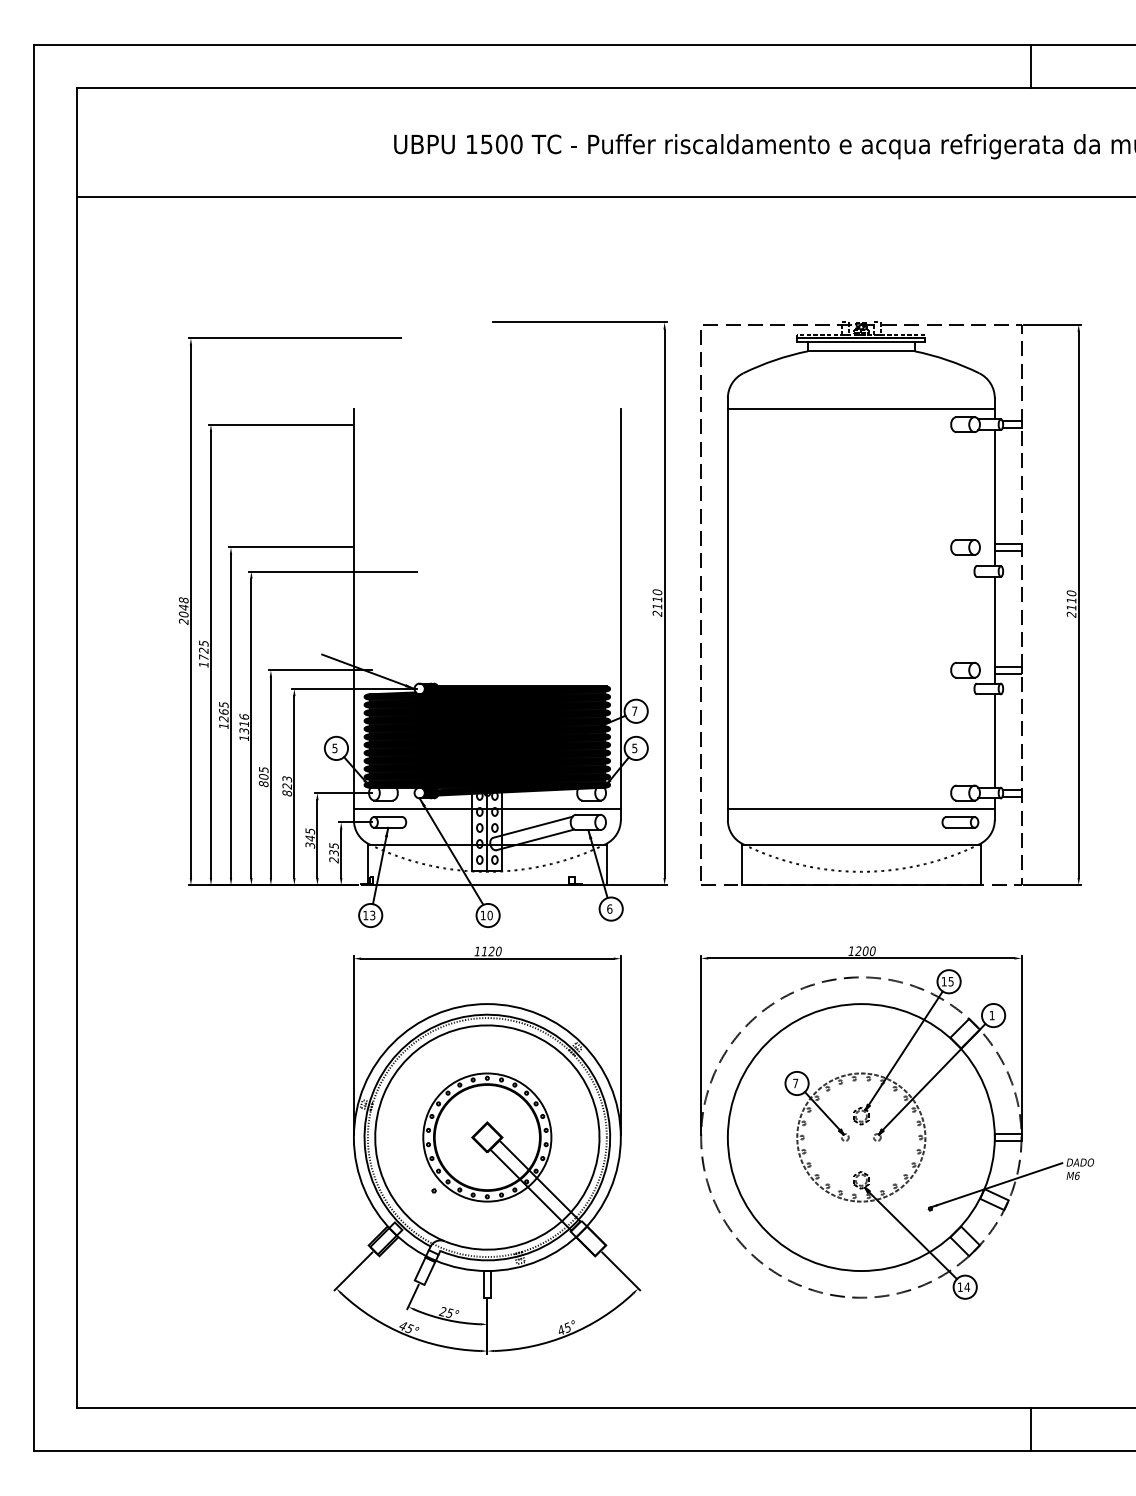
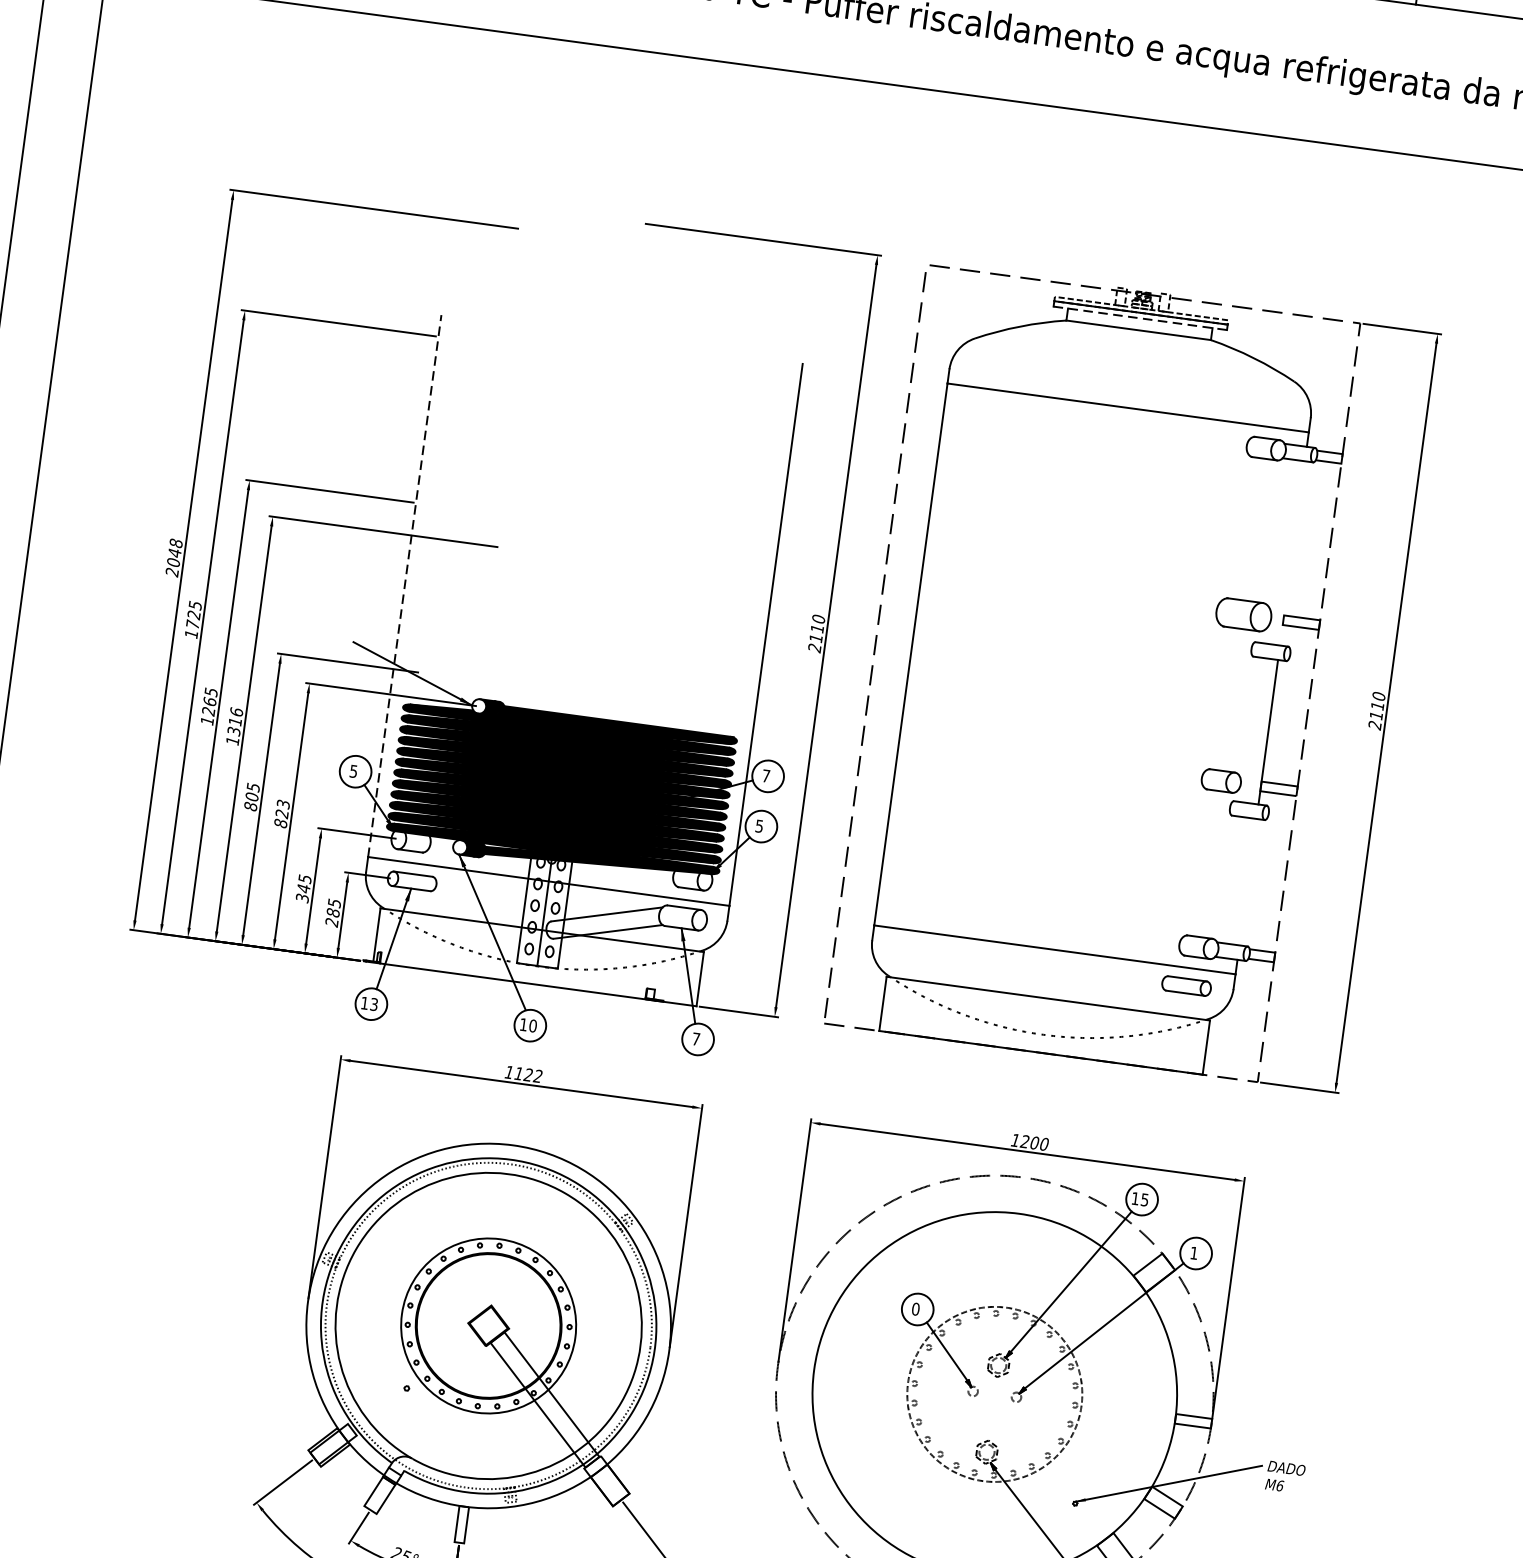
line: (861, 342) -> (1140, 318), solid -> dashed
line: (994, 498) -> (1291, 553), removed
part: (965, 547) -> (1243, 614), size x1.4
line: (353, 608) -> (404, 585), solid -> dashed
line: (994, 740) -> (1247, 881), removed
text: (333, 853) -> (332, 913), 235 -> 285
text: (609, 908) -> (695, 1038), 6 -> 7
text: (498, 951) -> (537, 1076), 1120 -> 1122
text: (795, 1083) -> (915, 1309), 7 -> 0

